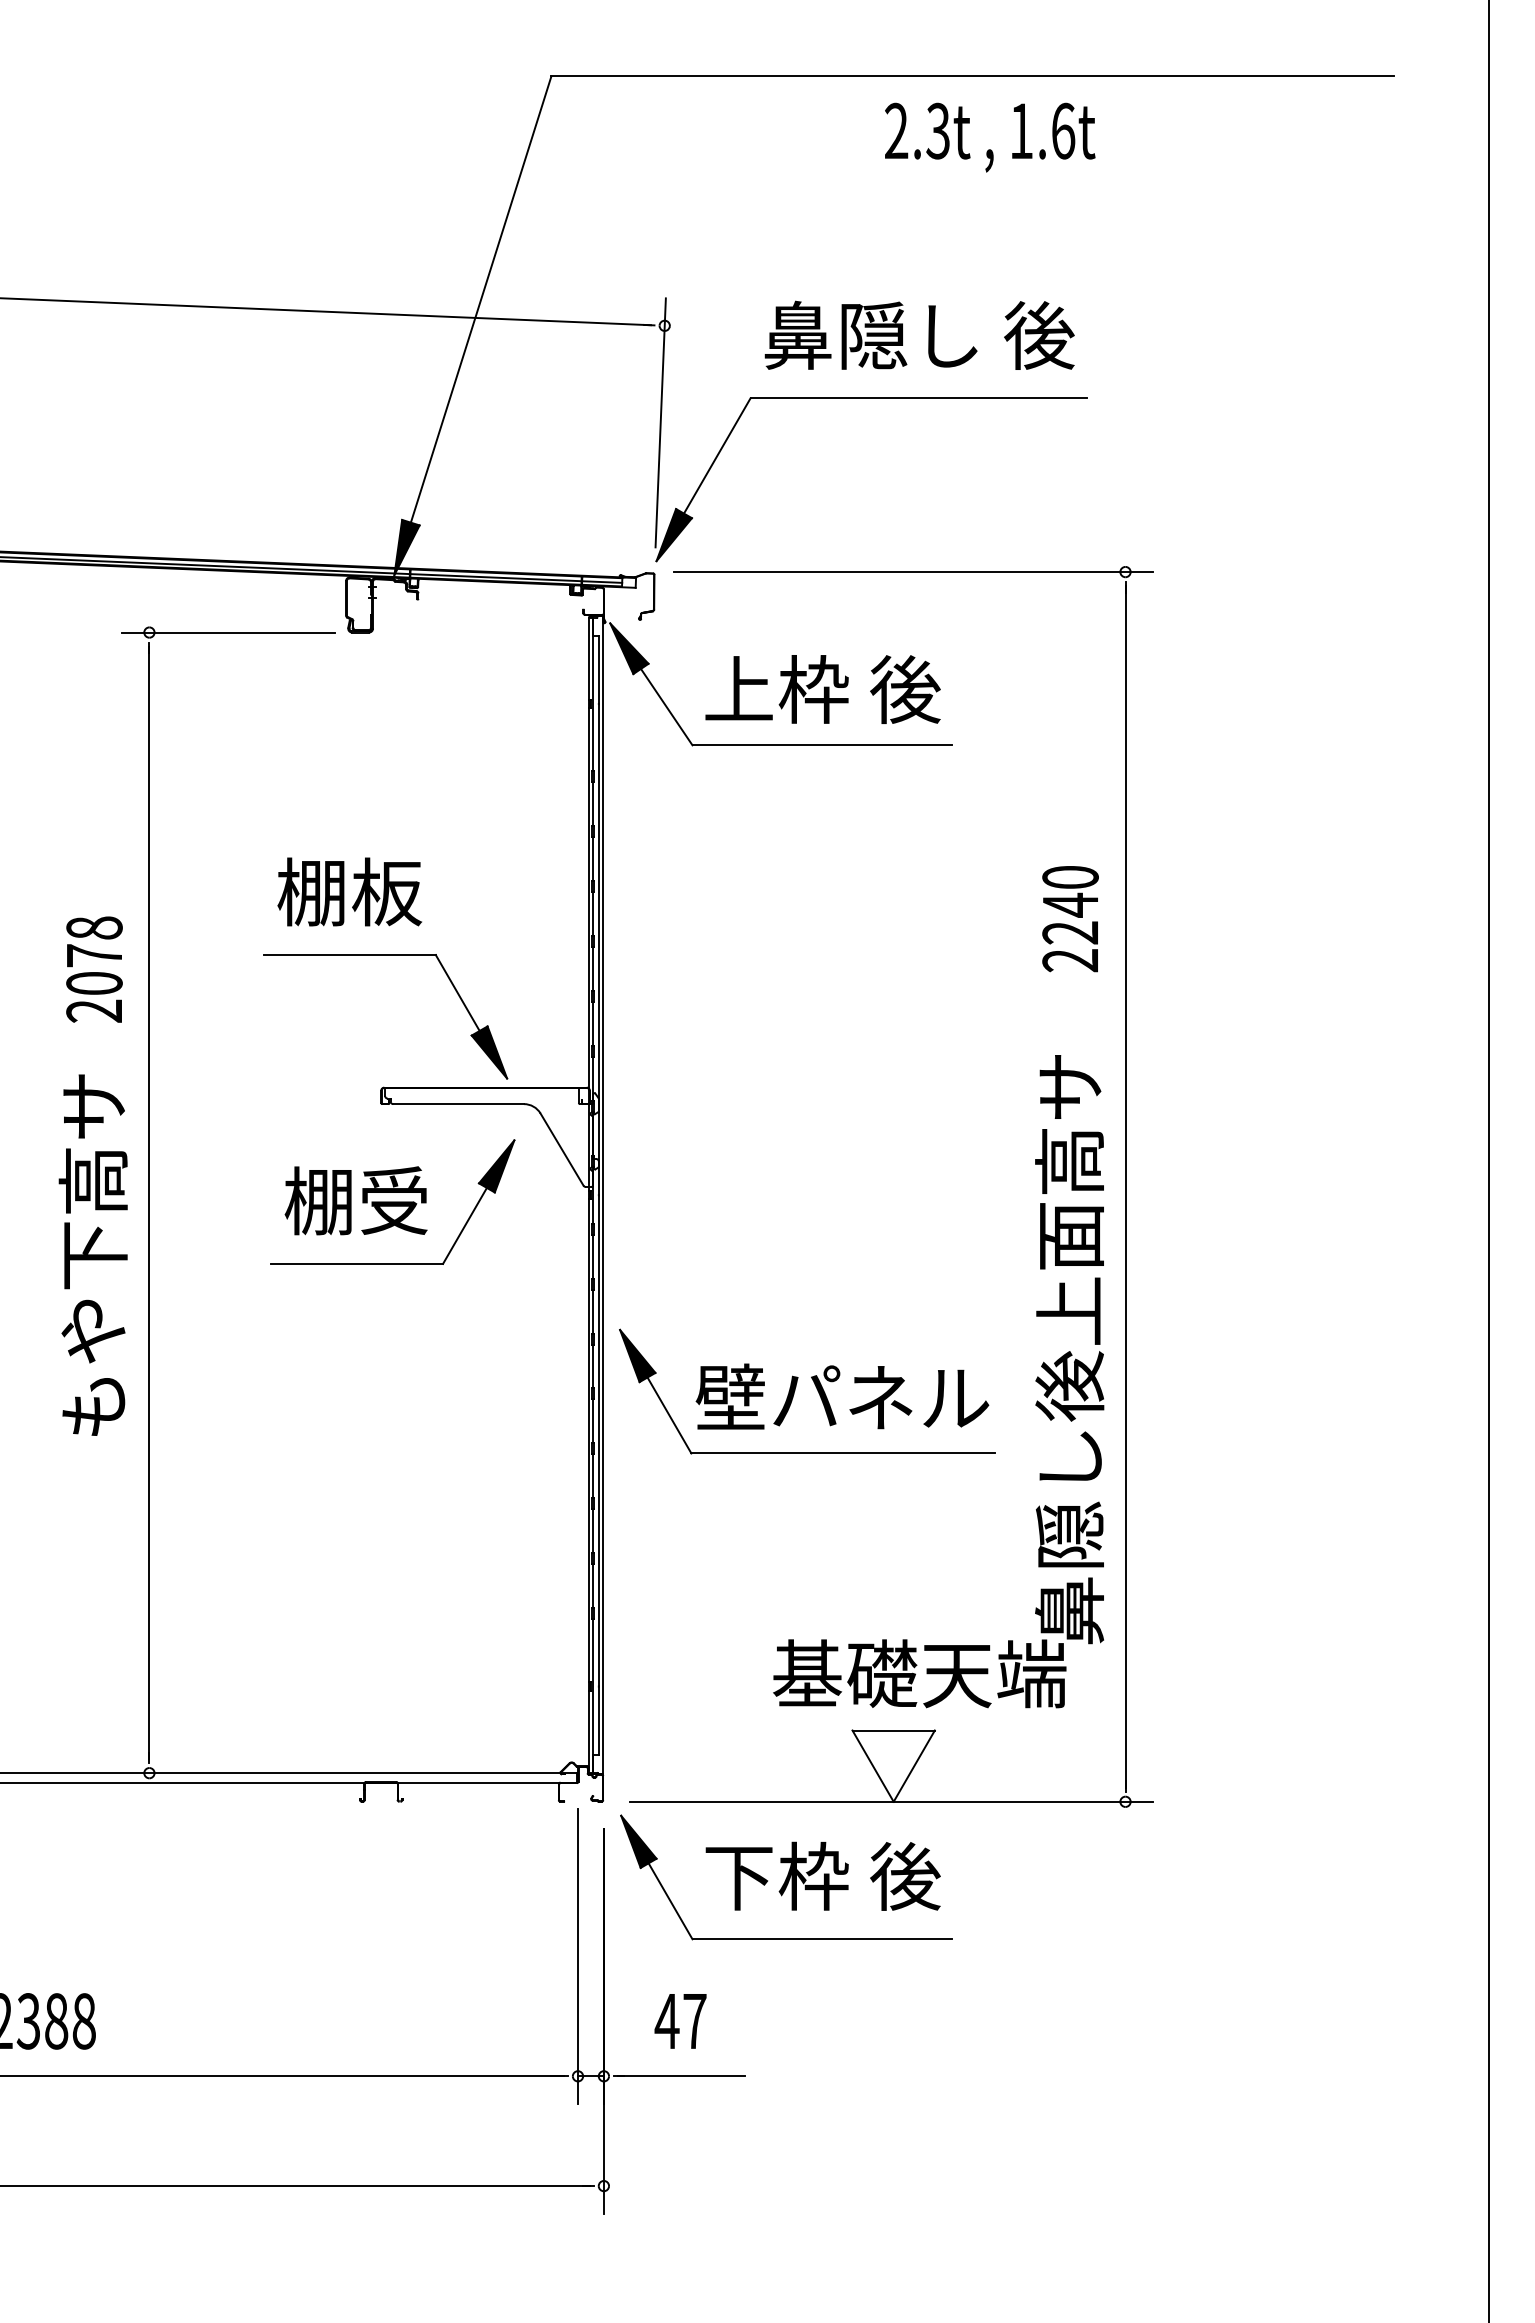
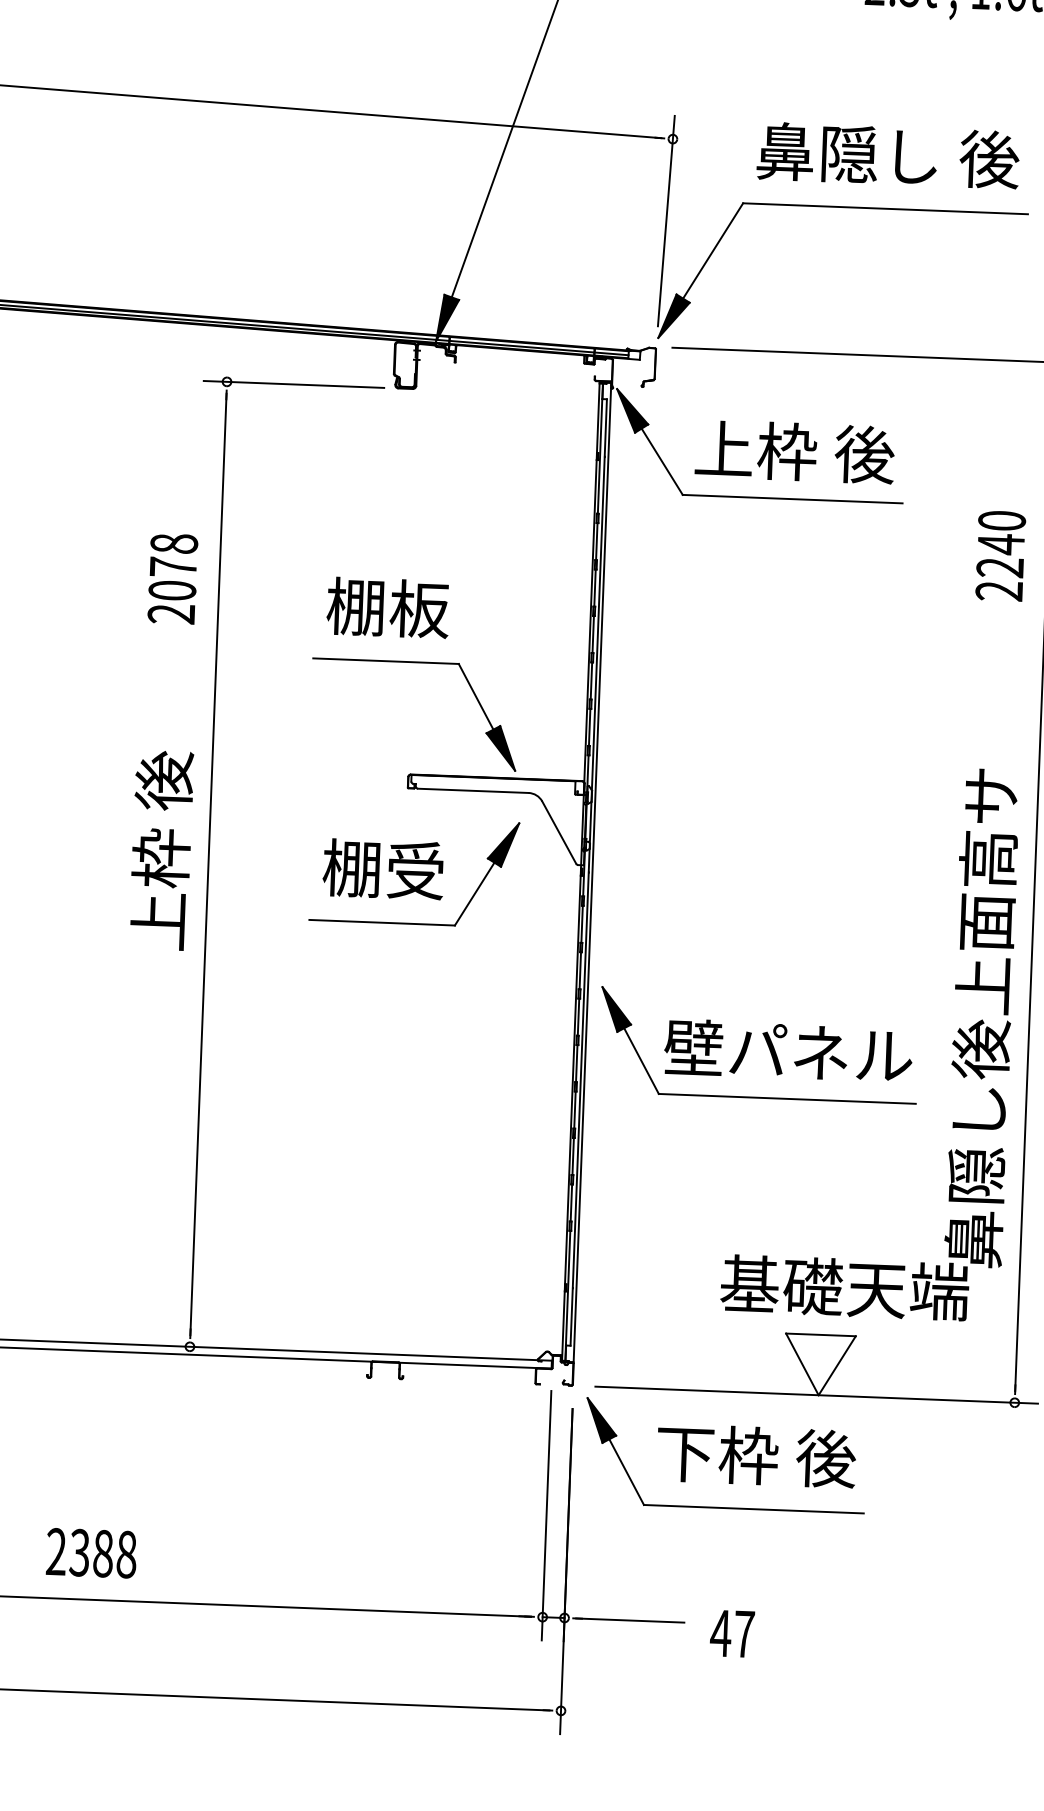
text: (1070, 919) -> (1000, 556), moved
text: (94, 969) -> (172, 578), moved
text: (92, 1252) -> (158, 904), もや下高サ -> 上枠 後
text: (680, 2021) -> (732, 1633), moved

